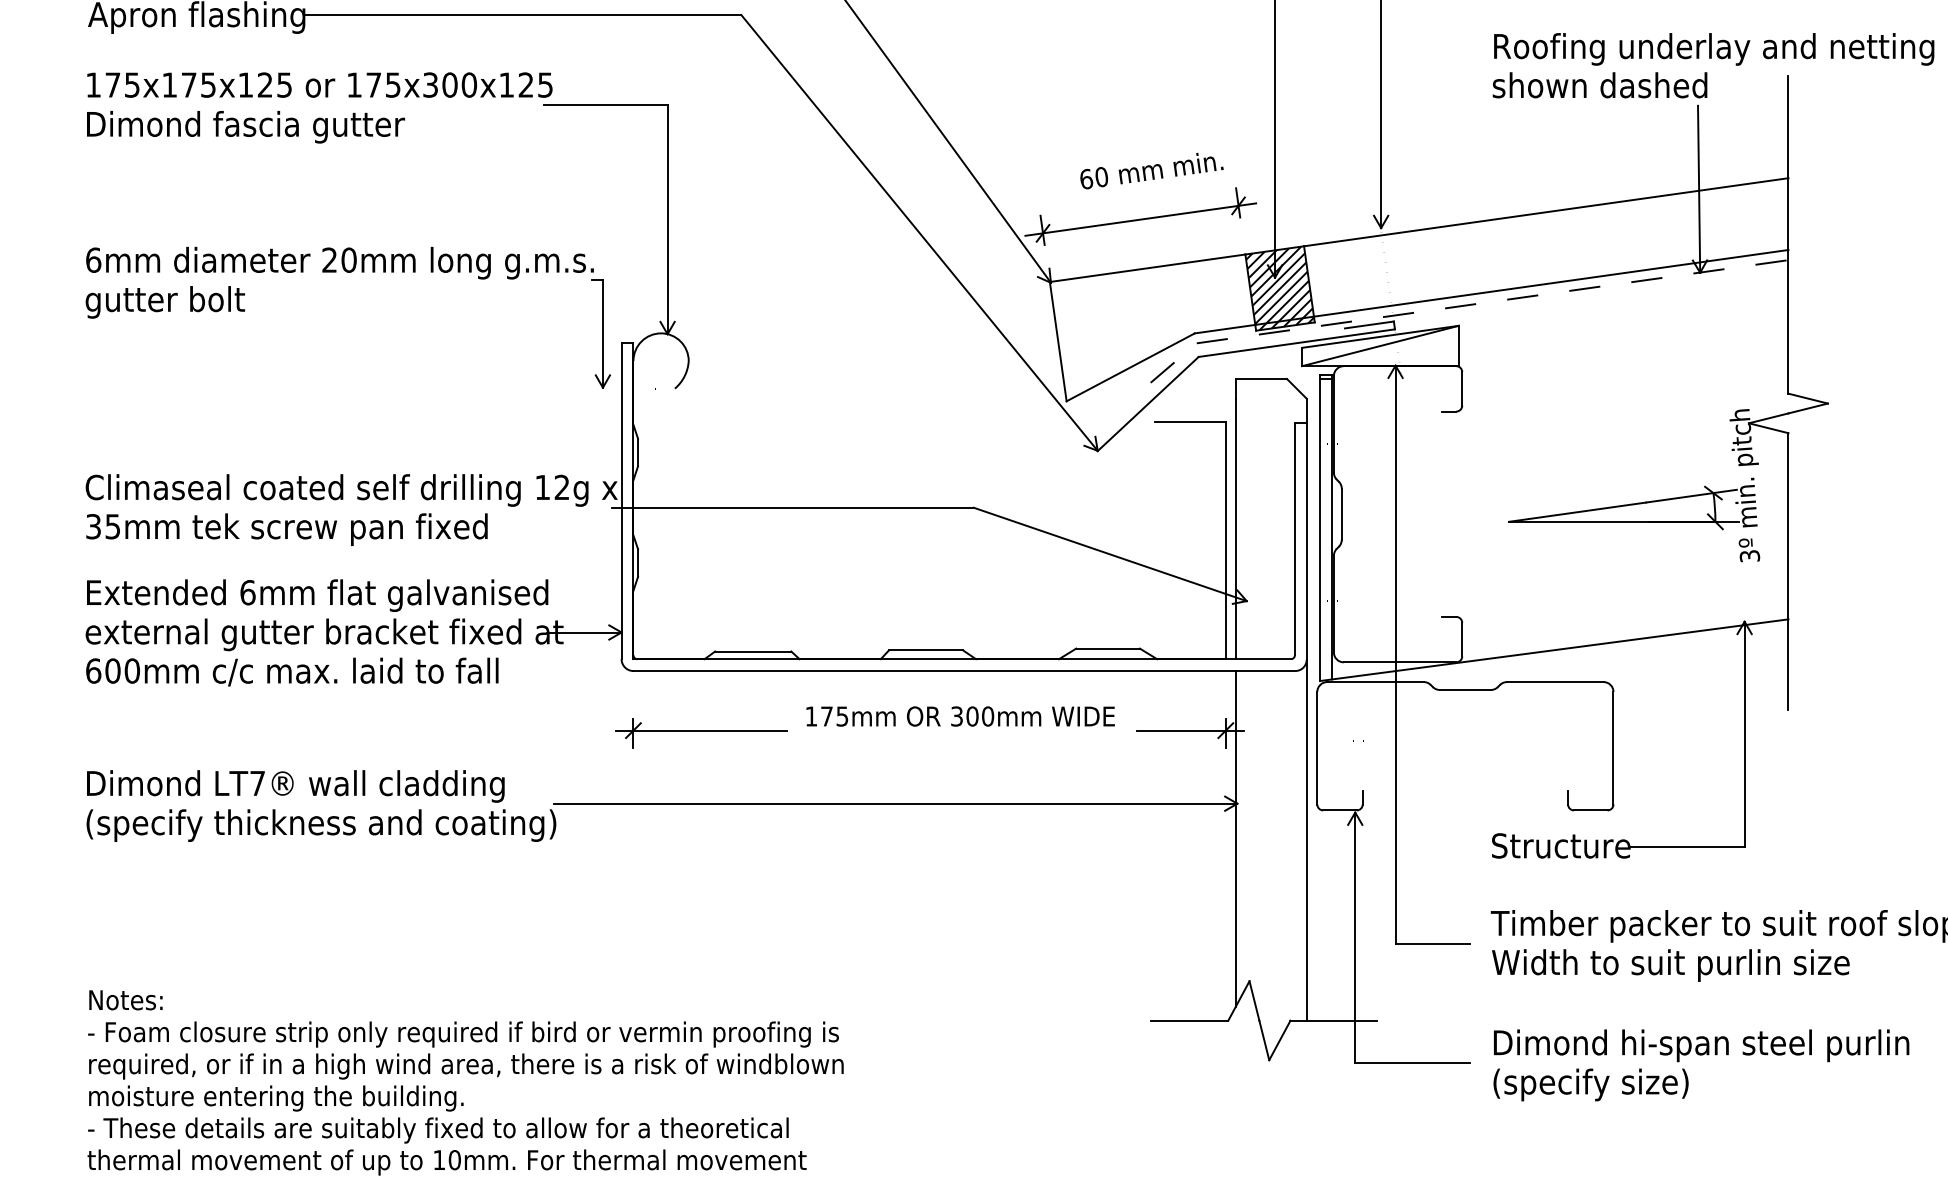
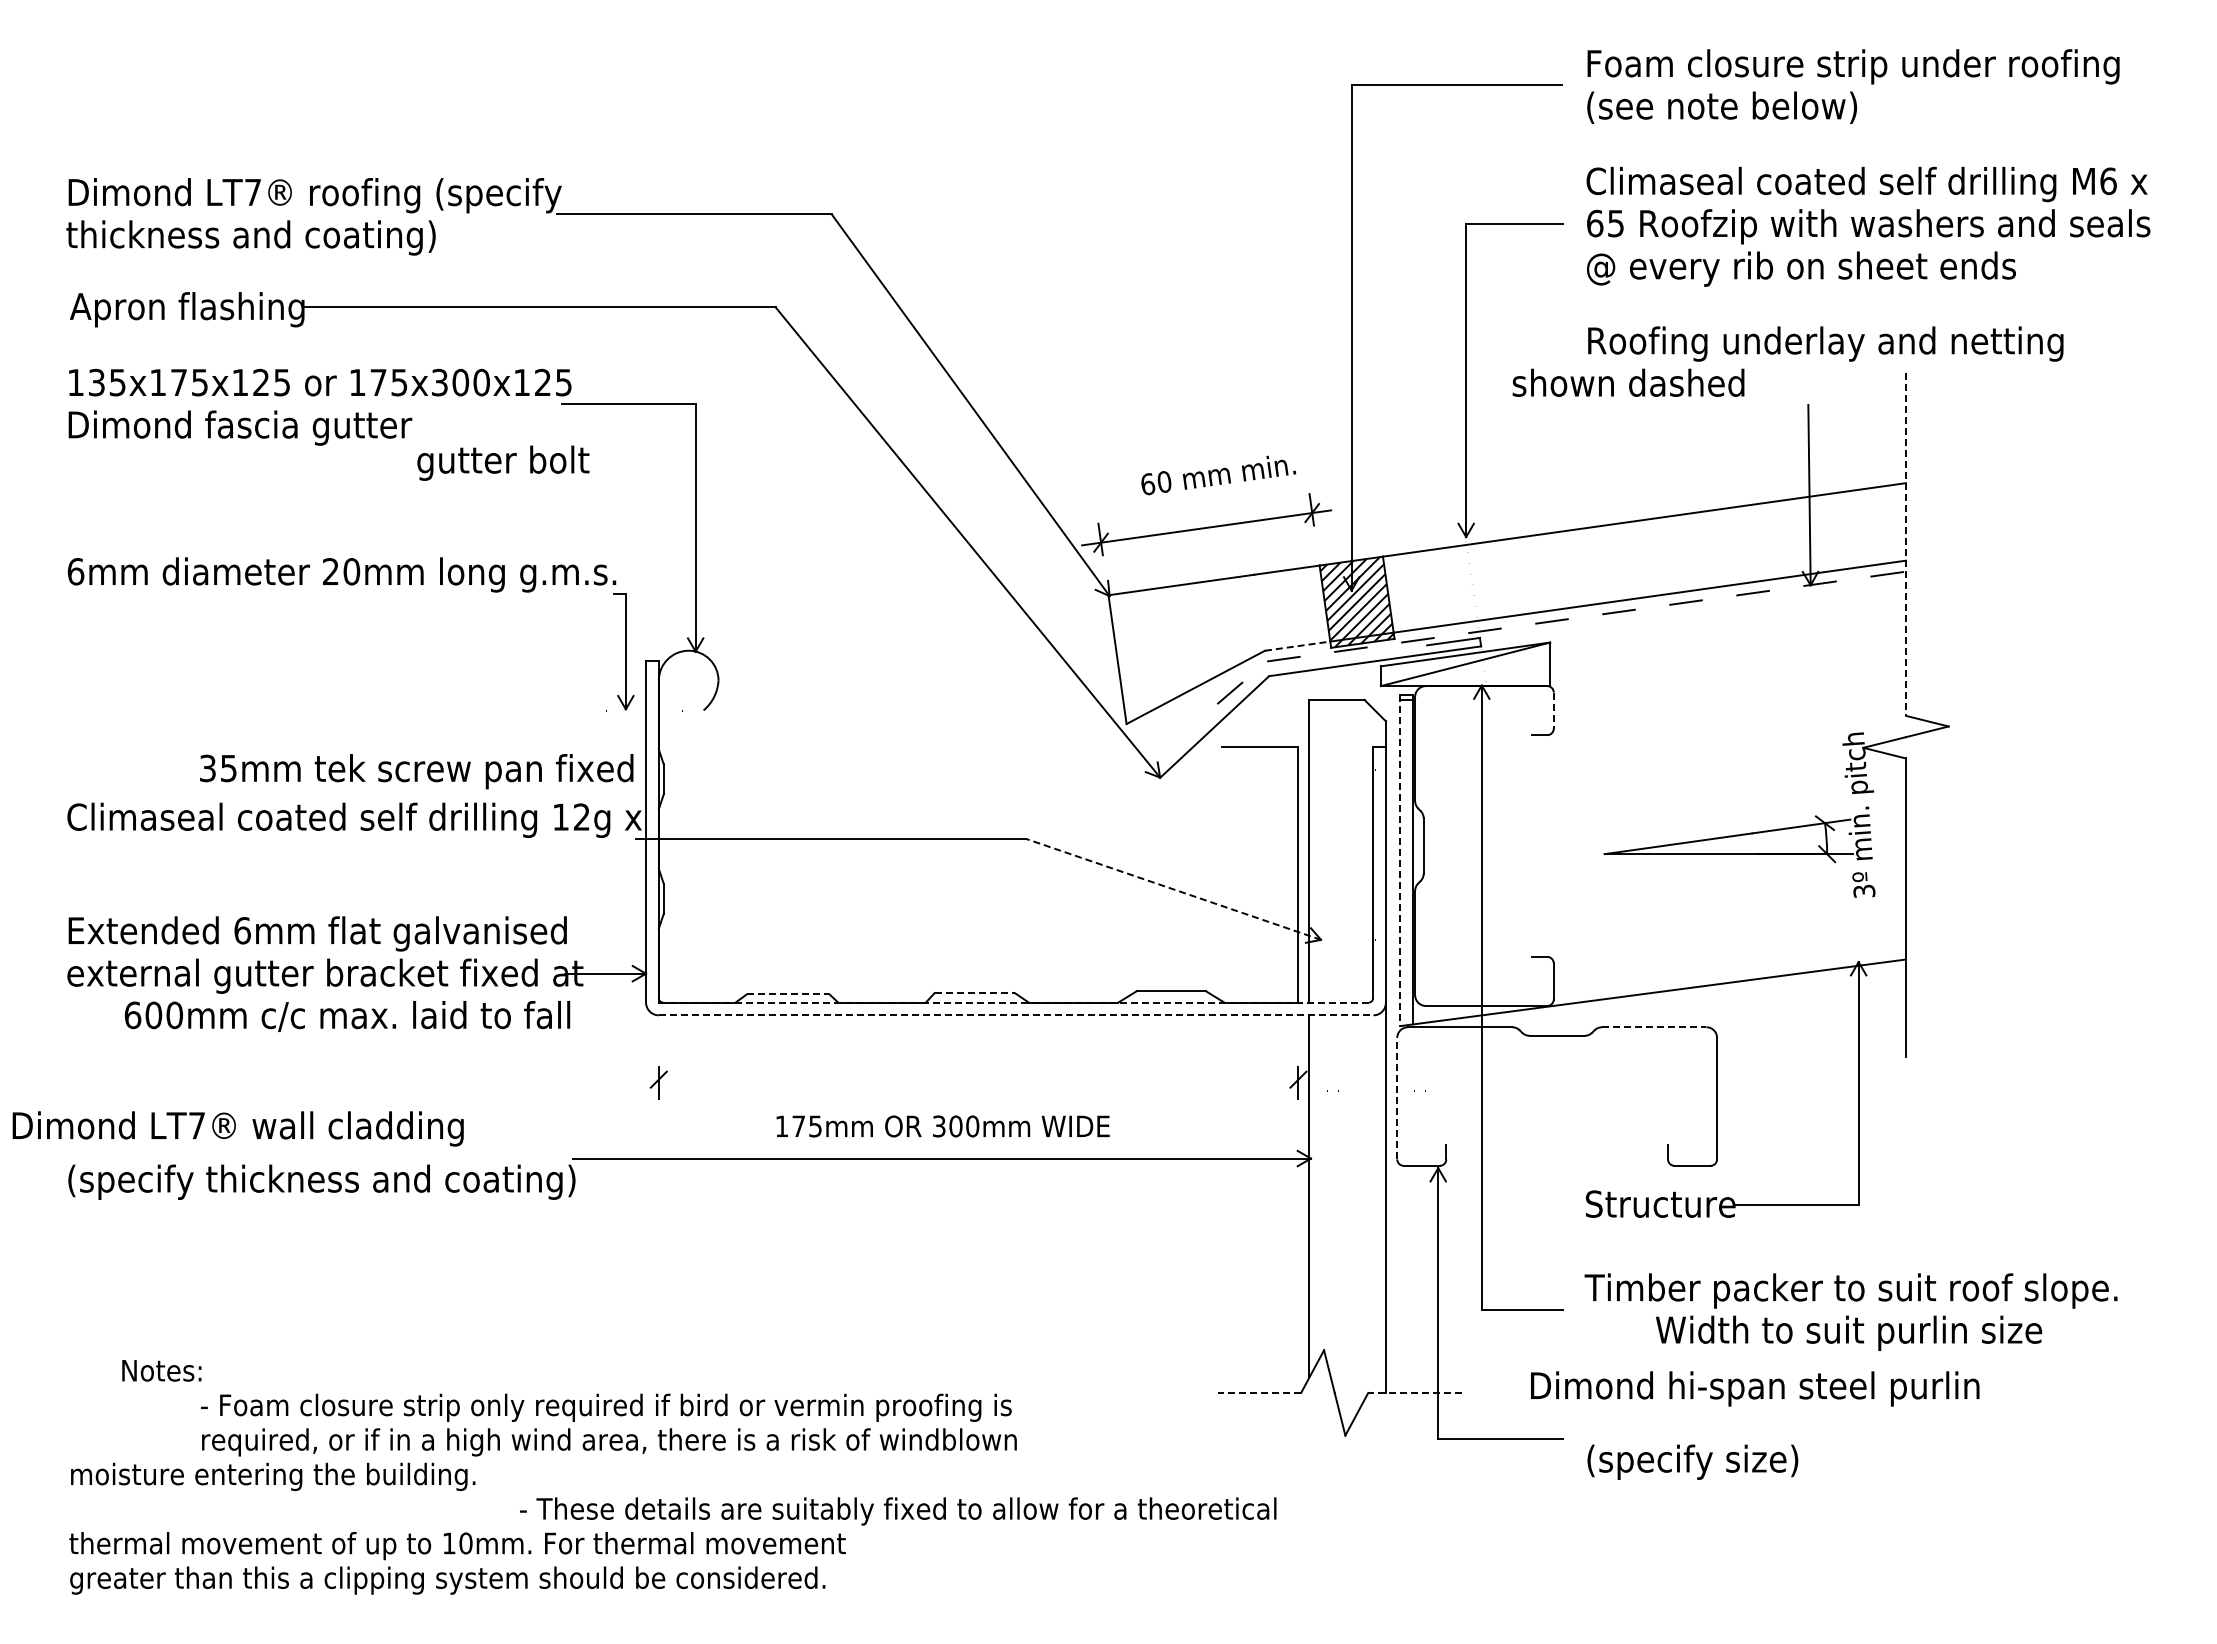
text: (112, 84) -> (96, 382), 175x175x125 -> 135x175x125
text: (1599, 84) -> (1628, 382), moved
line: (1787, 235) -> (1905, 544), solid -> dashed
text: (165, 301) -> (503, 462), moved
line: (1225, 329) -> (1298, 646), solid -> dashed
line: (1461, 389) -> (1553, 711), solid -> dashed
line: (1320, 528) -> (1400, 861), solid -> dashed
text: (286, 529) -> (416, 771), moved
line: (1110, 554) -> (1173, 889), solid -> dashed
line: (926, 650) -> (975, 993), solid -> dashed
line: (753, 651) -> (788, 994), solid -> dashed
line: (963, 659) -> (1015, 1002), solid -> dashed
line: (964, 671) -> (1016, 1015), solid -> dashed
text: (292, 672) -> (347, 1016), moved
line: (1555, 682) -> (1654, 1027), solid -> dashed
text: (960, 716) -> (942, 1126), moved
line: (700, 730) -> (731, 1079), removed
line: (1189, 730) -> (1259, 1079), removed
line: (1317, 748) -> (1397, 1098), solid -> dashed
text: (295, 786) -> (237, 1128), moved
text: (1671, 964) -> (1849, 1332), moved
text: (125, 999) -> (161, 1370), moved
line: (1189, 1020) -> (1259, 1392), solid -> dashed
line: (1334, 1020) -> (1415, 1392), solid -> dashed
text: (1701, 1045) -> (1755, 1388), moved
text: (465, 1049) -> (608, 1424), moved
text: (438, 1130) -> (898, 1511), moved

